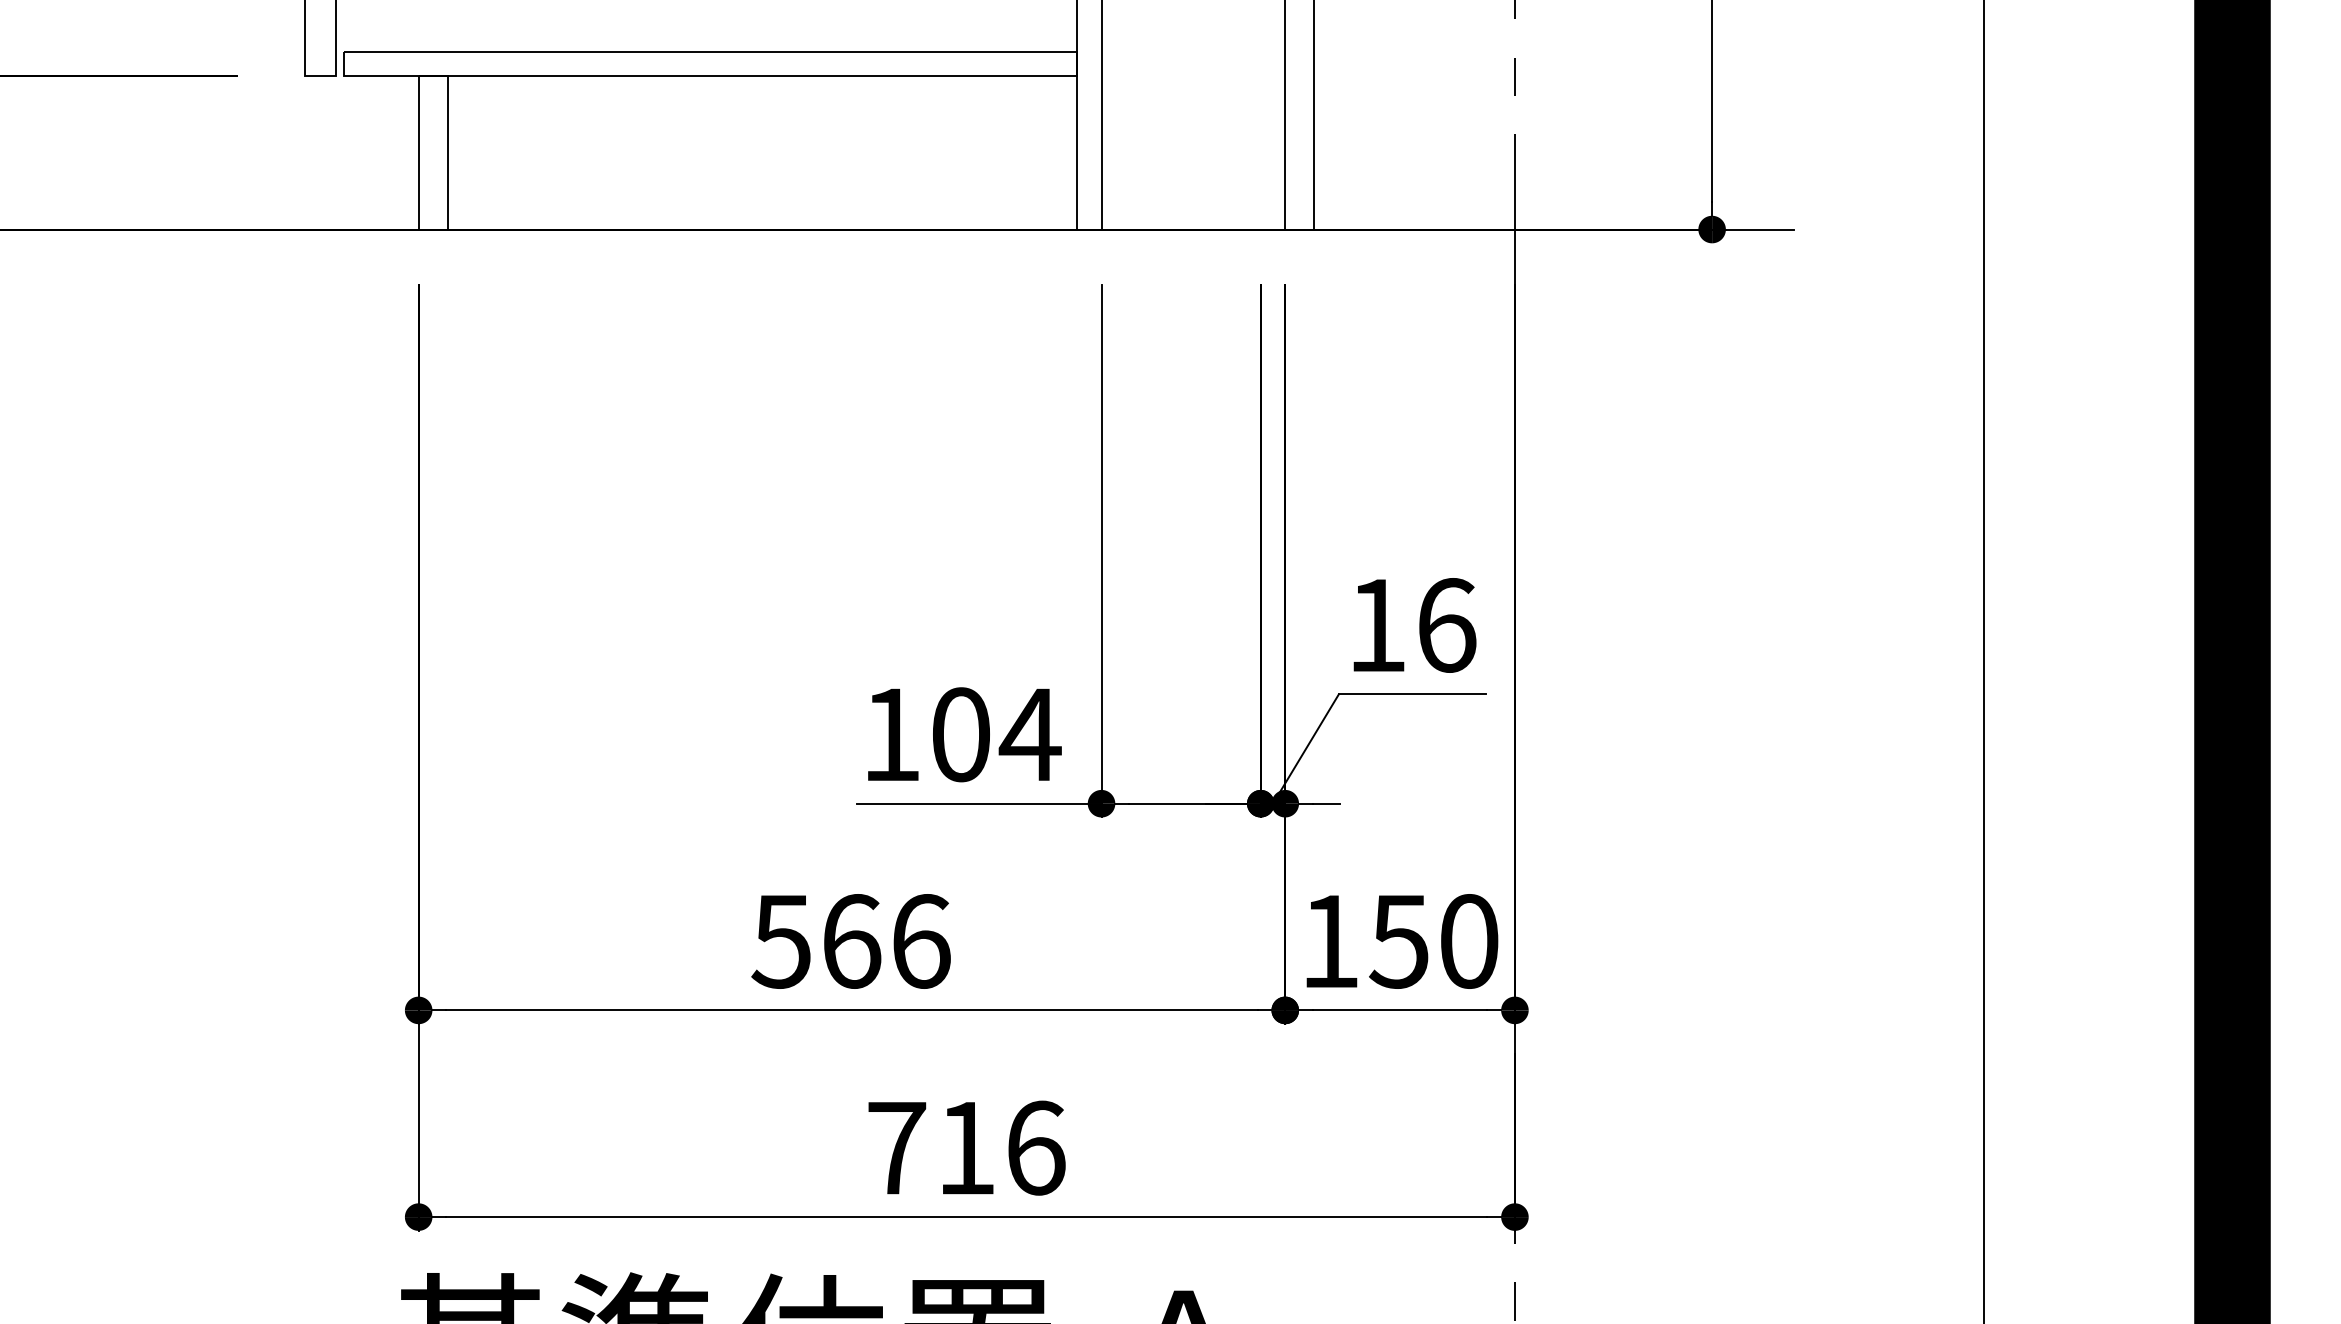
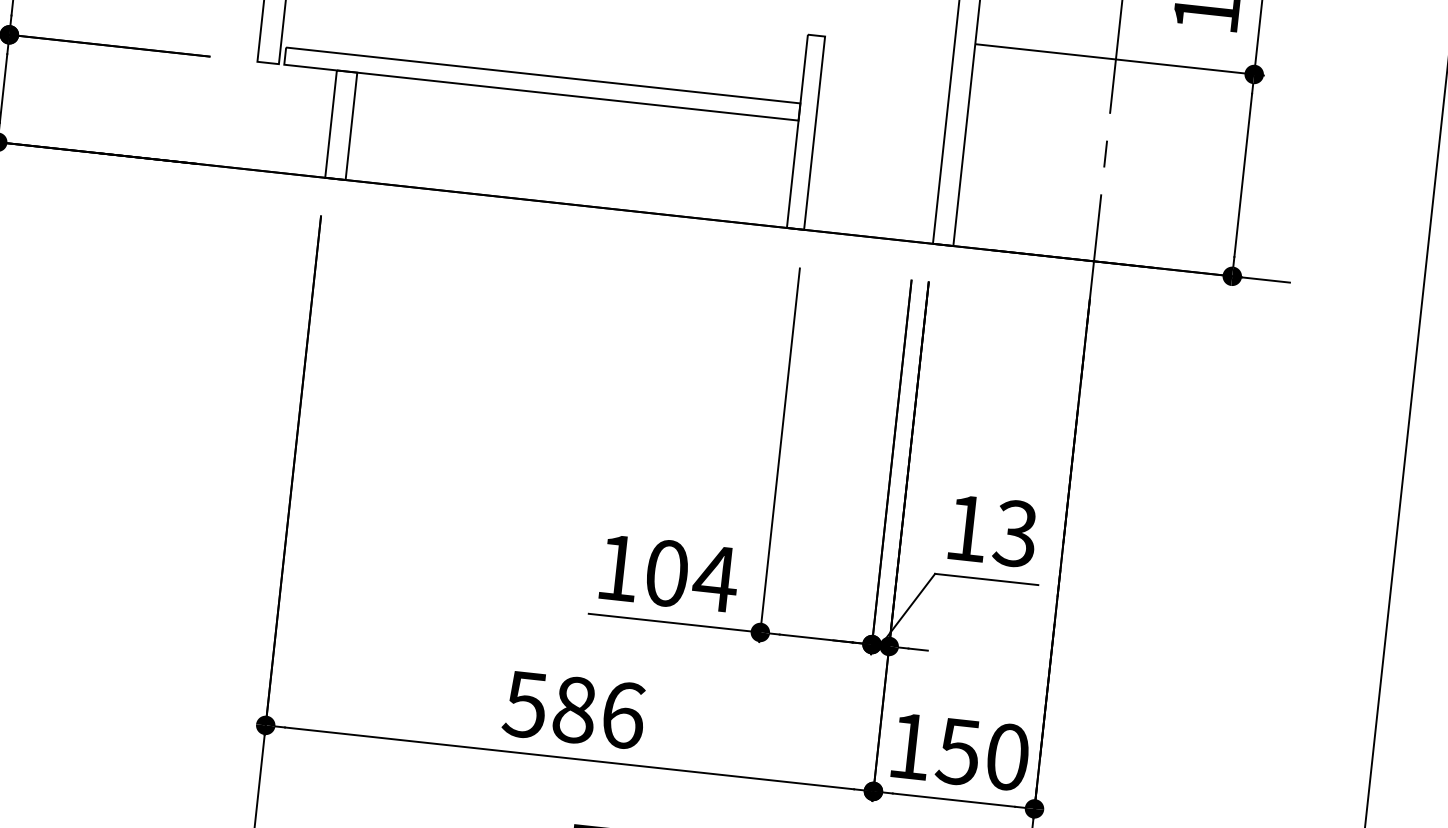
text: (1446, 625) -> (1015, 533), 16 -> 13
text: (852, 941) -> (575, 710), 566 -> 586

